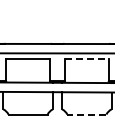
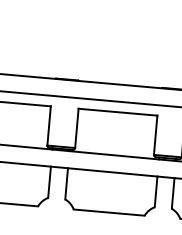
line: (86, 59) -> (117, 112), dashed -> solid
line: (86, 114) -> (108, 212), dashed -> solid

